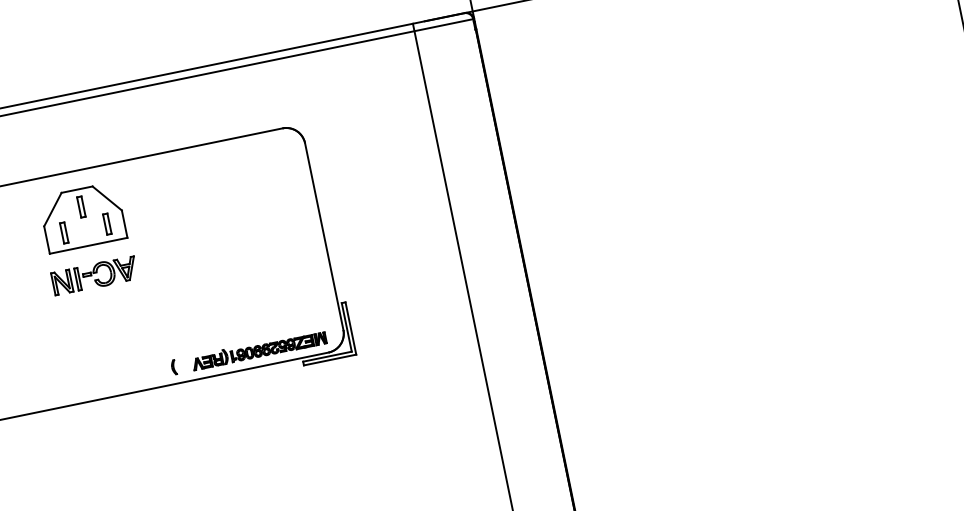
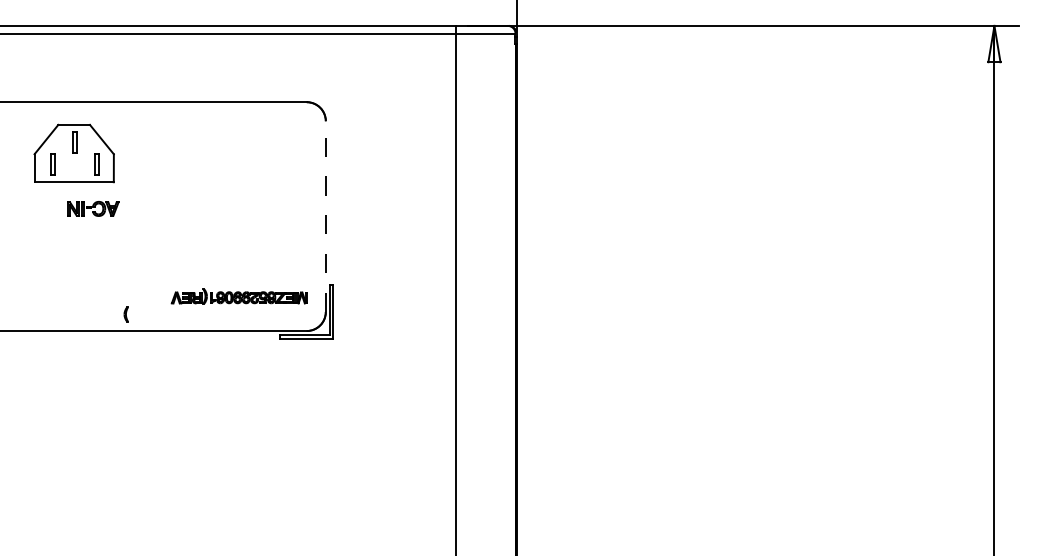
part: (82, 217) -> (73, 153), moved
line: (323, 236) -> (325, 216), solid -> dashed
part: (95, 275) -> (93, 208), size x0.6
part: (258, 350) -> (238, 296), moved
part: (173, 367) -> (125, 314), moved

